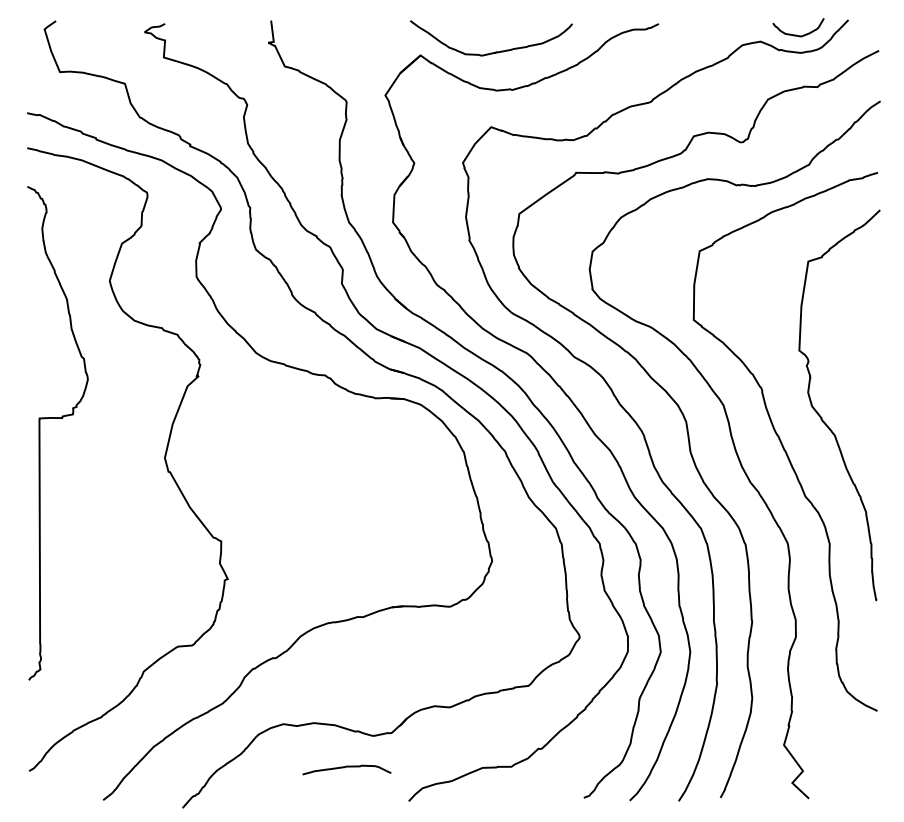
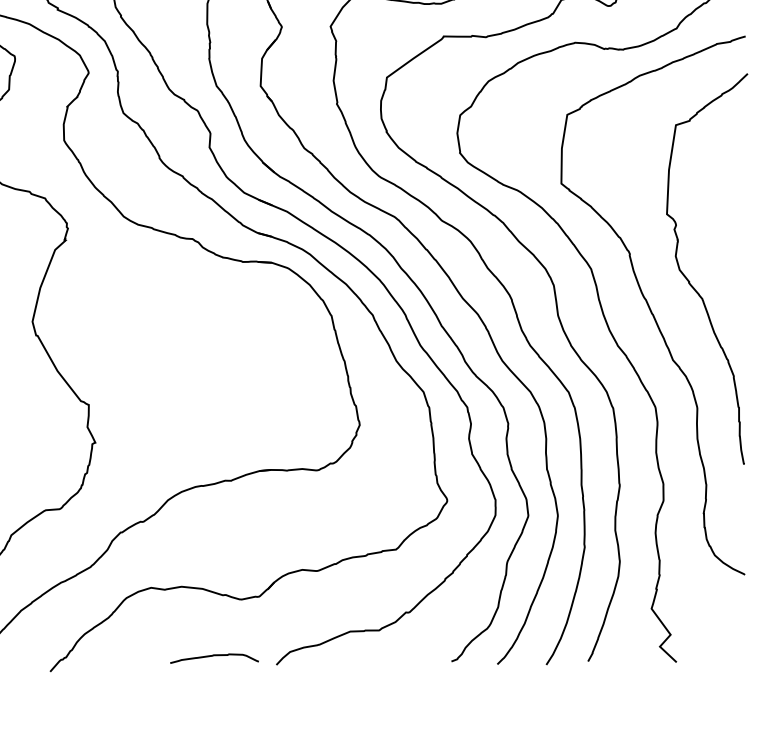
curve: (346, 767) -> (214, 656), moved

